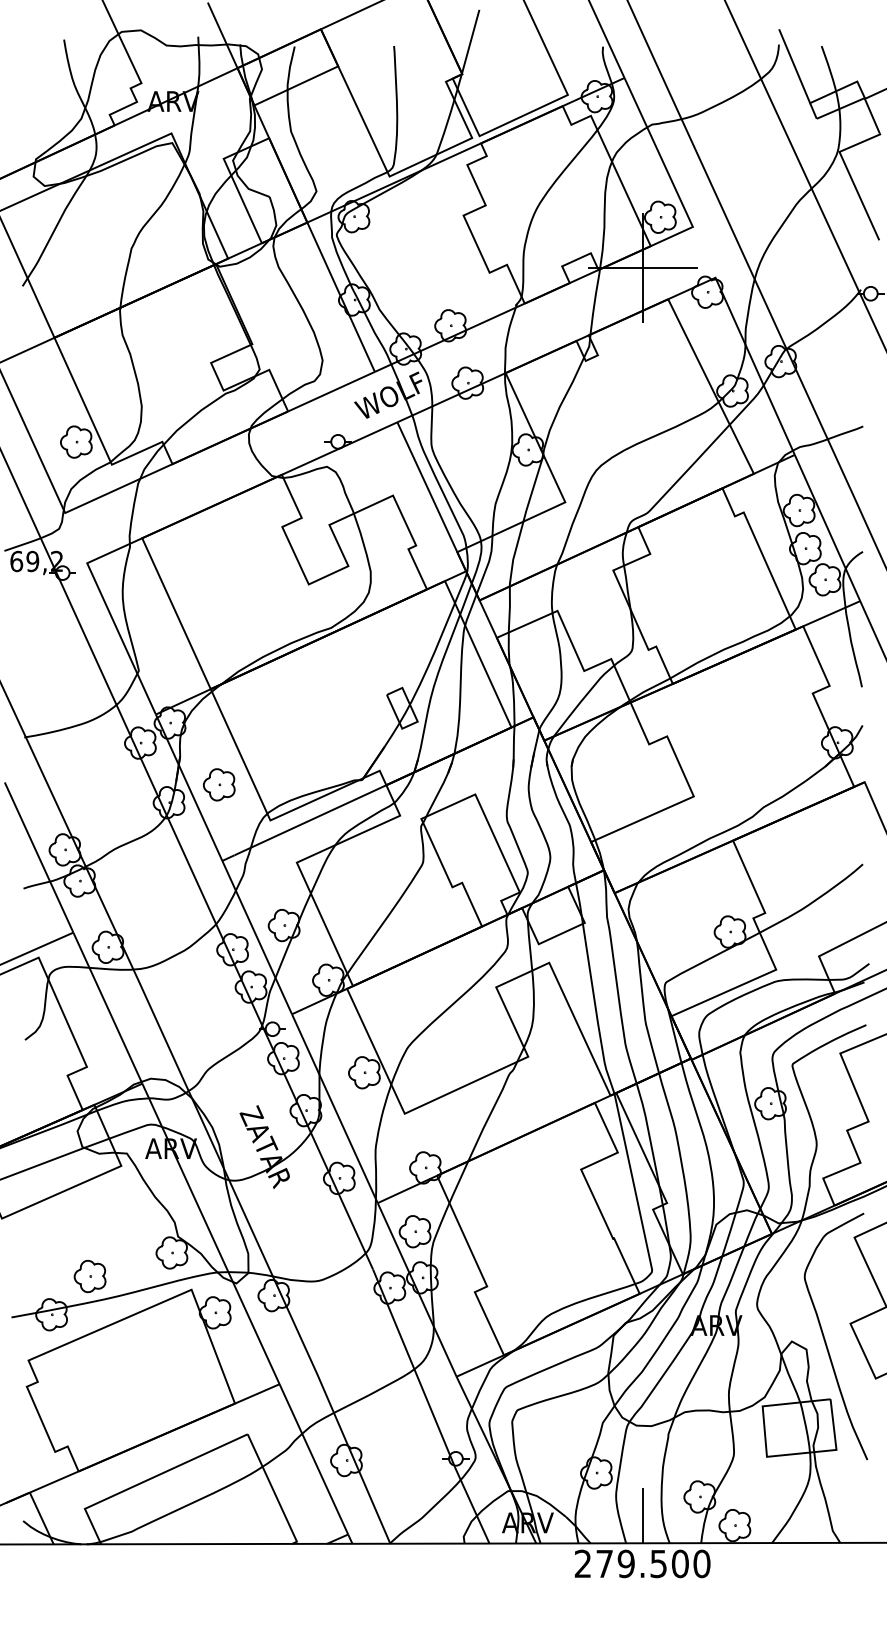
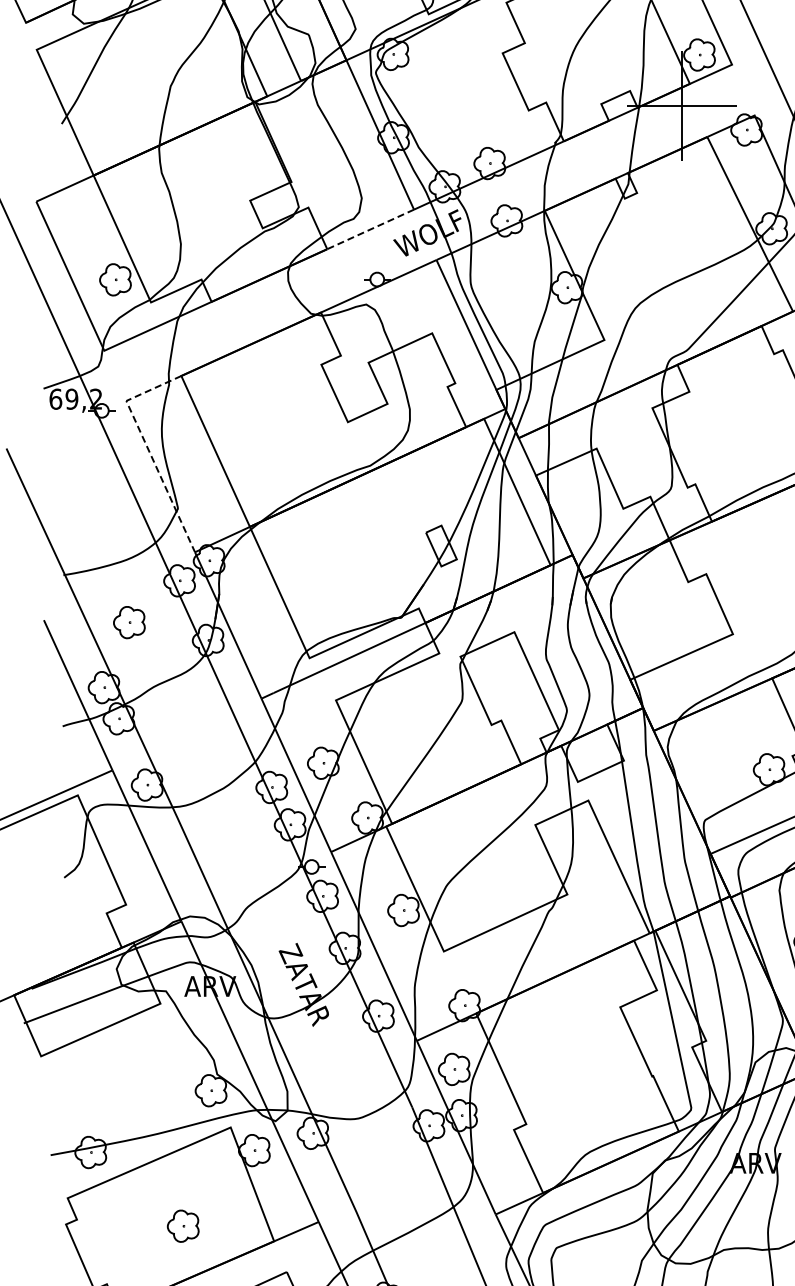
line: (331, 391) -> (370, 229), solid -> dashed
line: (109, 611) -> (148, 449), solid -> dashed
part: (219, 784) -> (129, 622), moved
part: (89, 1276) -> (182, 1226), moved

